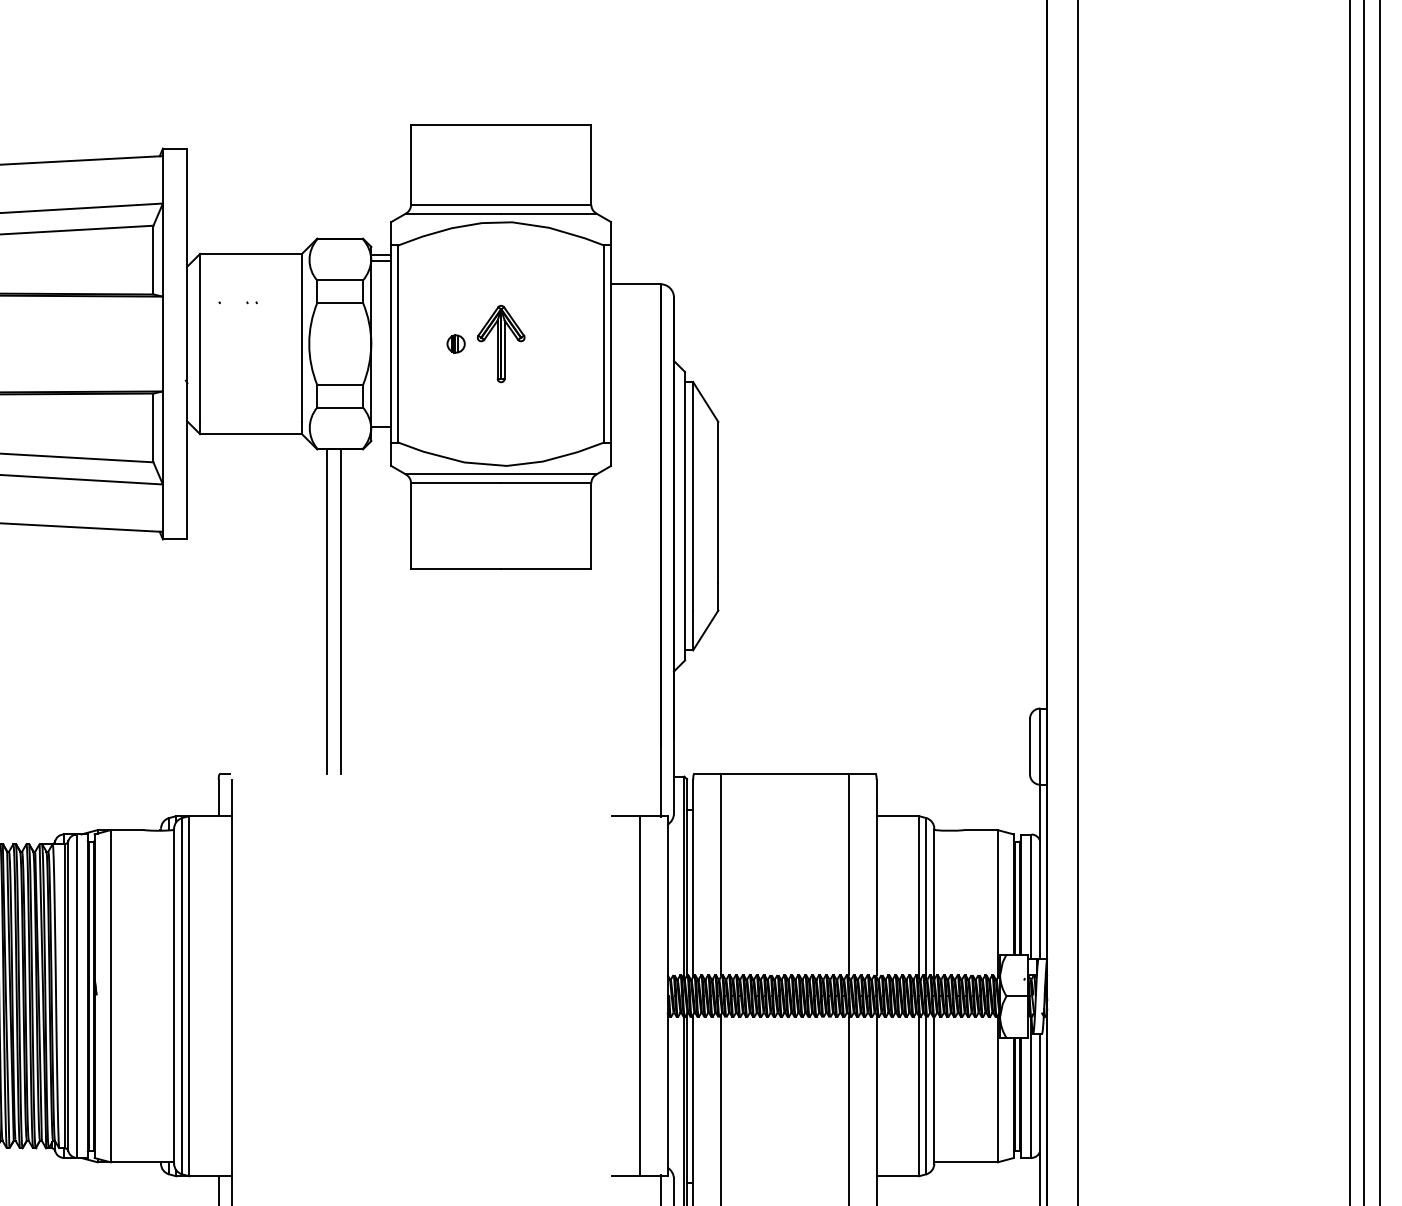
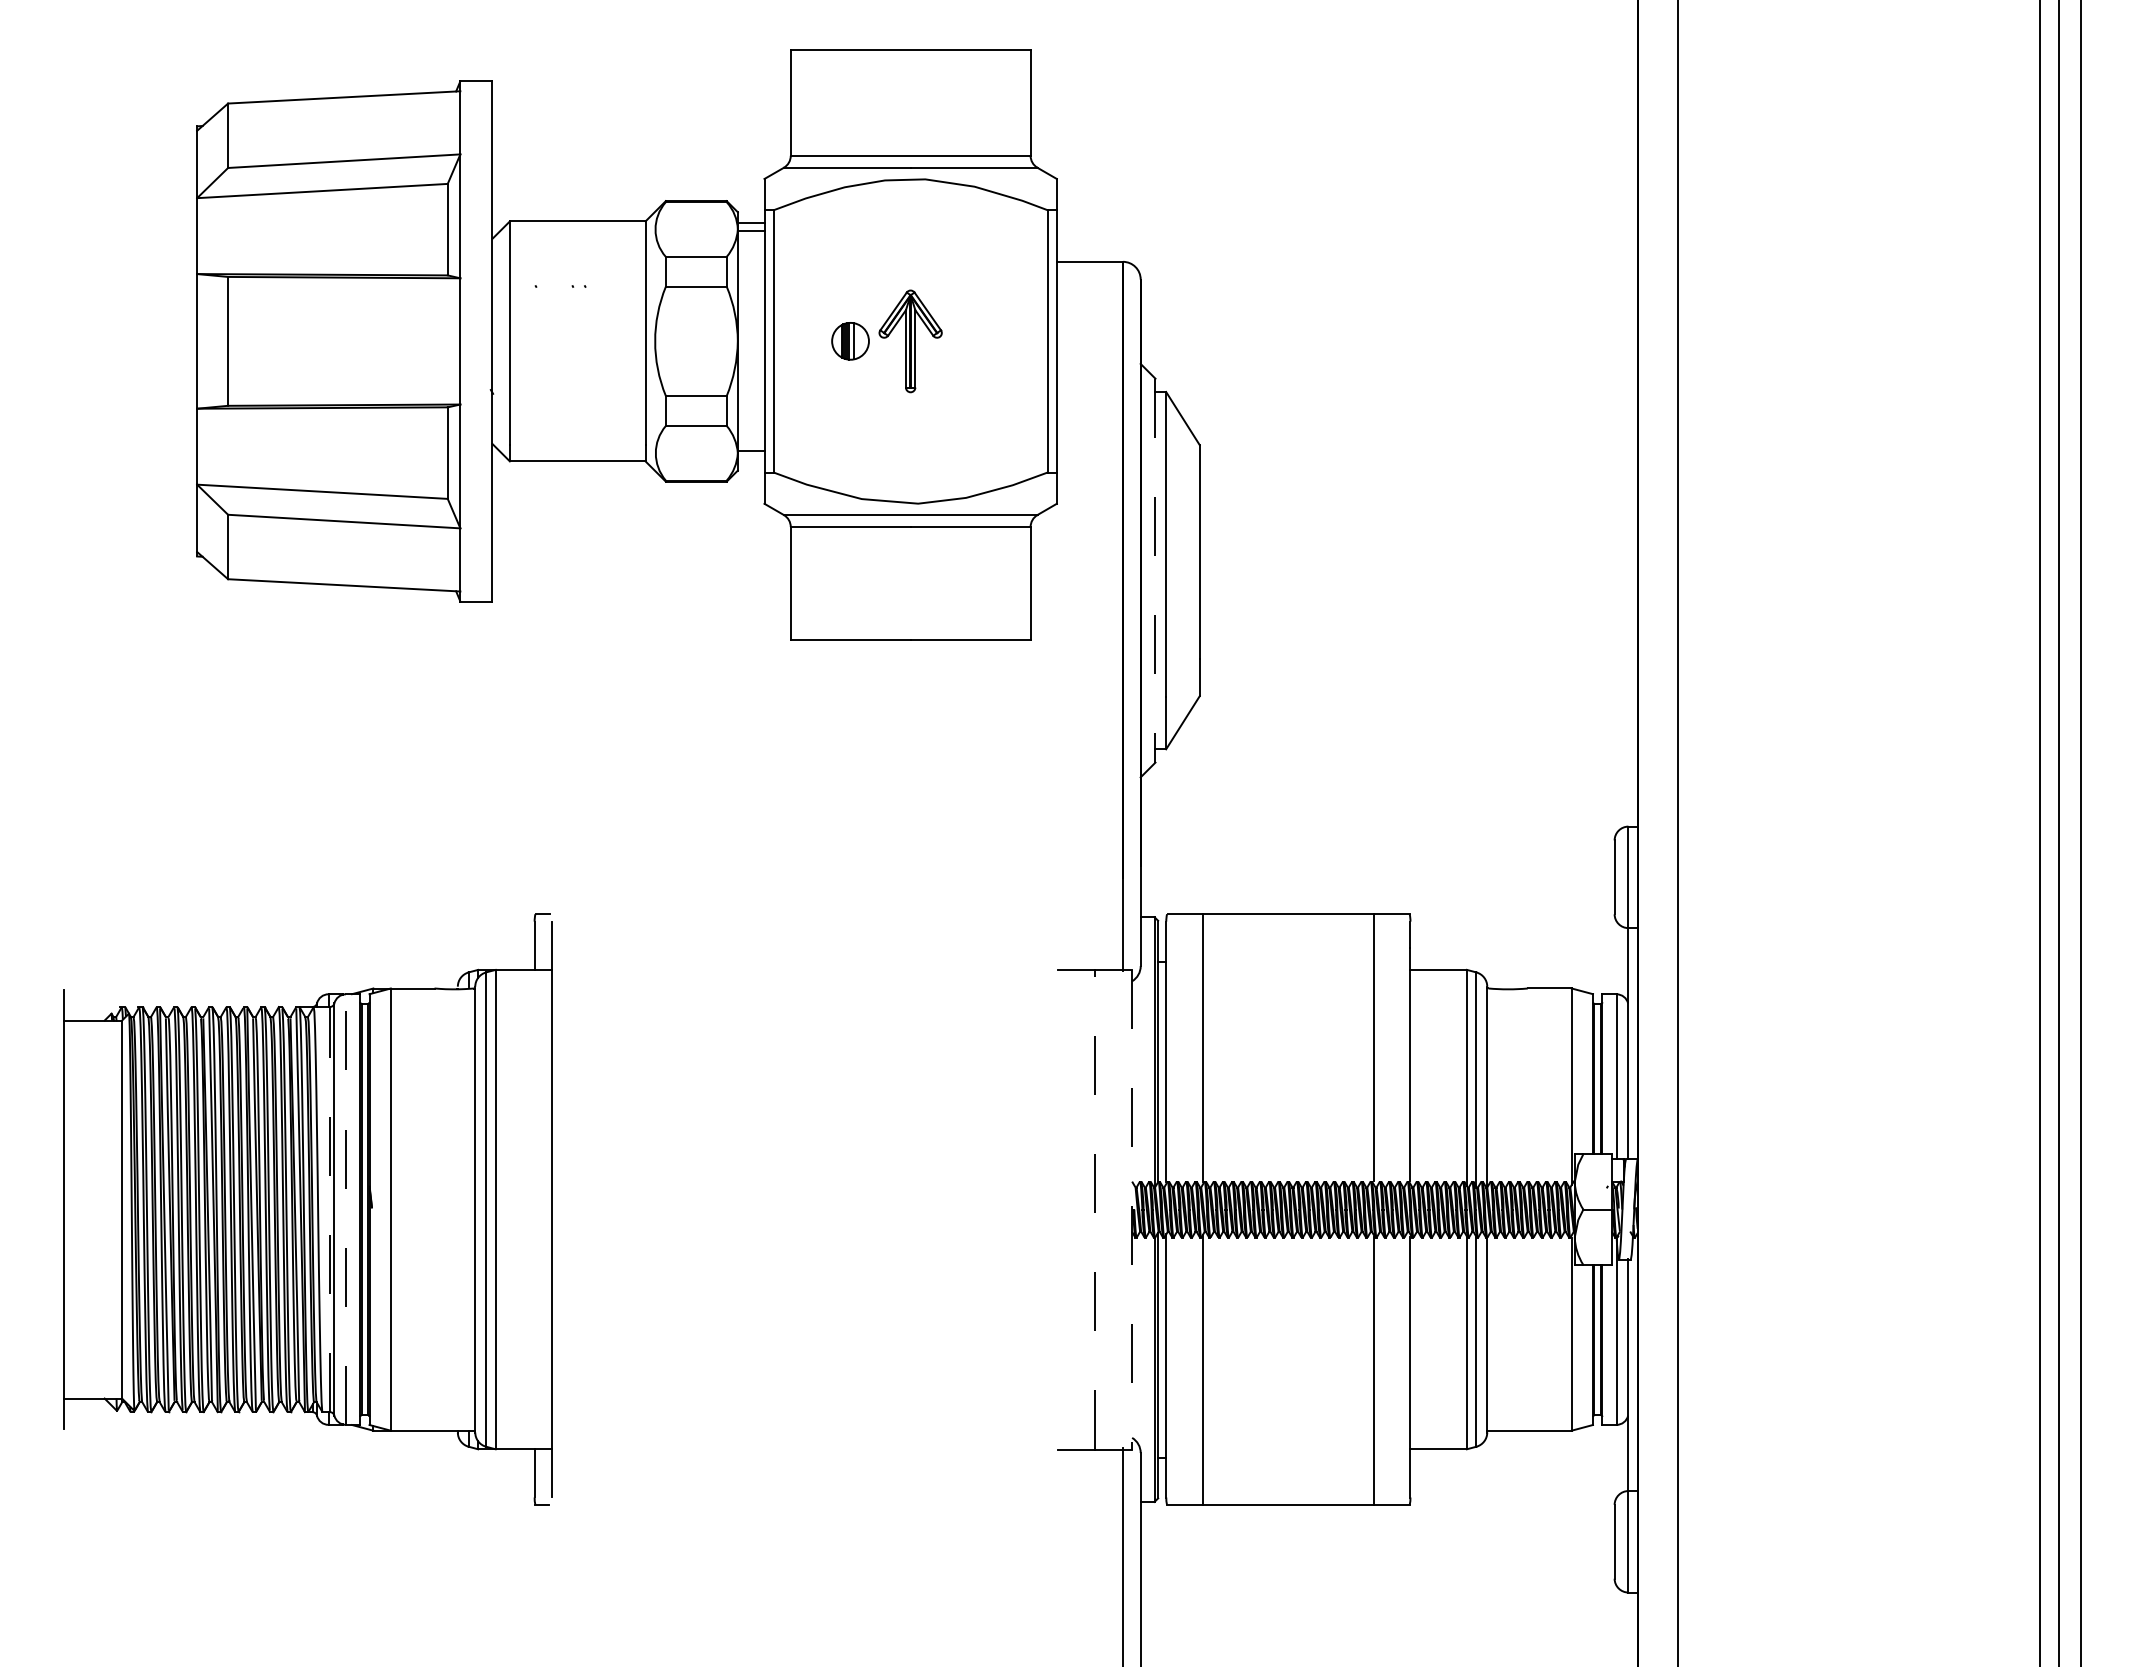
part: (455, 344) -> (850, 341), size x1.6
line: (685, 516) -> (1155, 570), solid -> dashed
line: (327, 611) -> (679, 697), removed
line: (341, 611) -> (697, 697), removed
line: (64, 996) -> (329, 1209), solid -> dashed
line: (76, 996) -> (345, 1209), solid -> dashed
line: (640, 996) -> (1095, 1209), solid -> dashed
line: (667, 996) -> (1132, 1209), solid -> dashed

